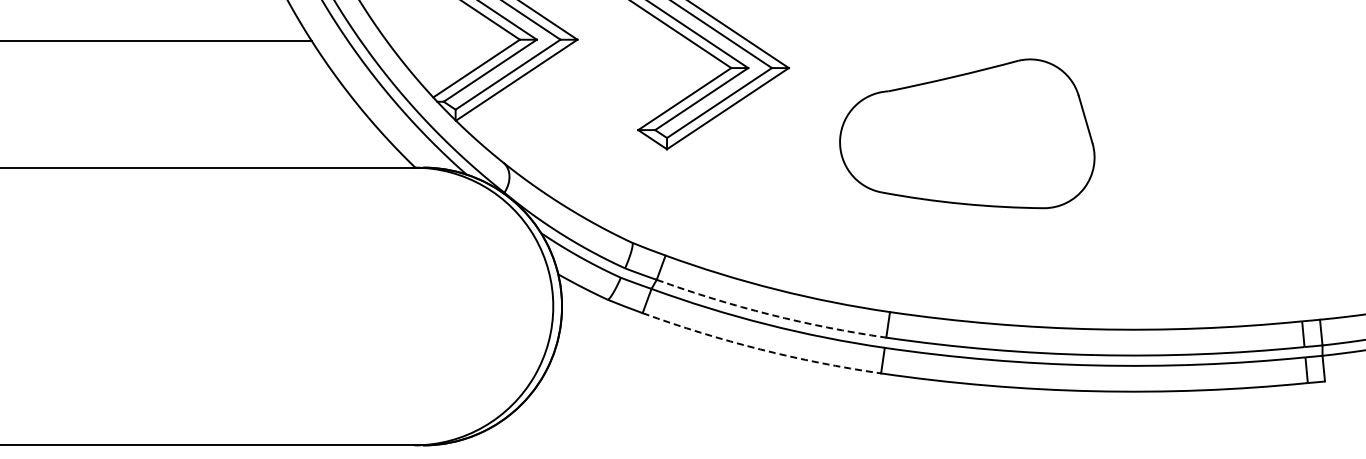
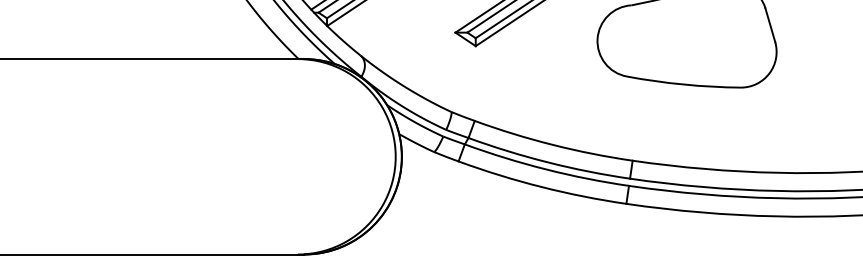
arc: (770, 314) -> (548, 162), dashed -> solid
arc: (760, 349) -> (541, 187), dashed -> solid

